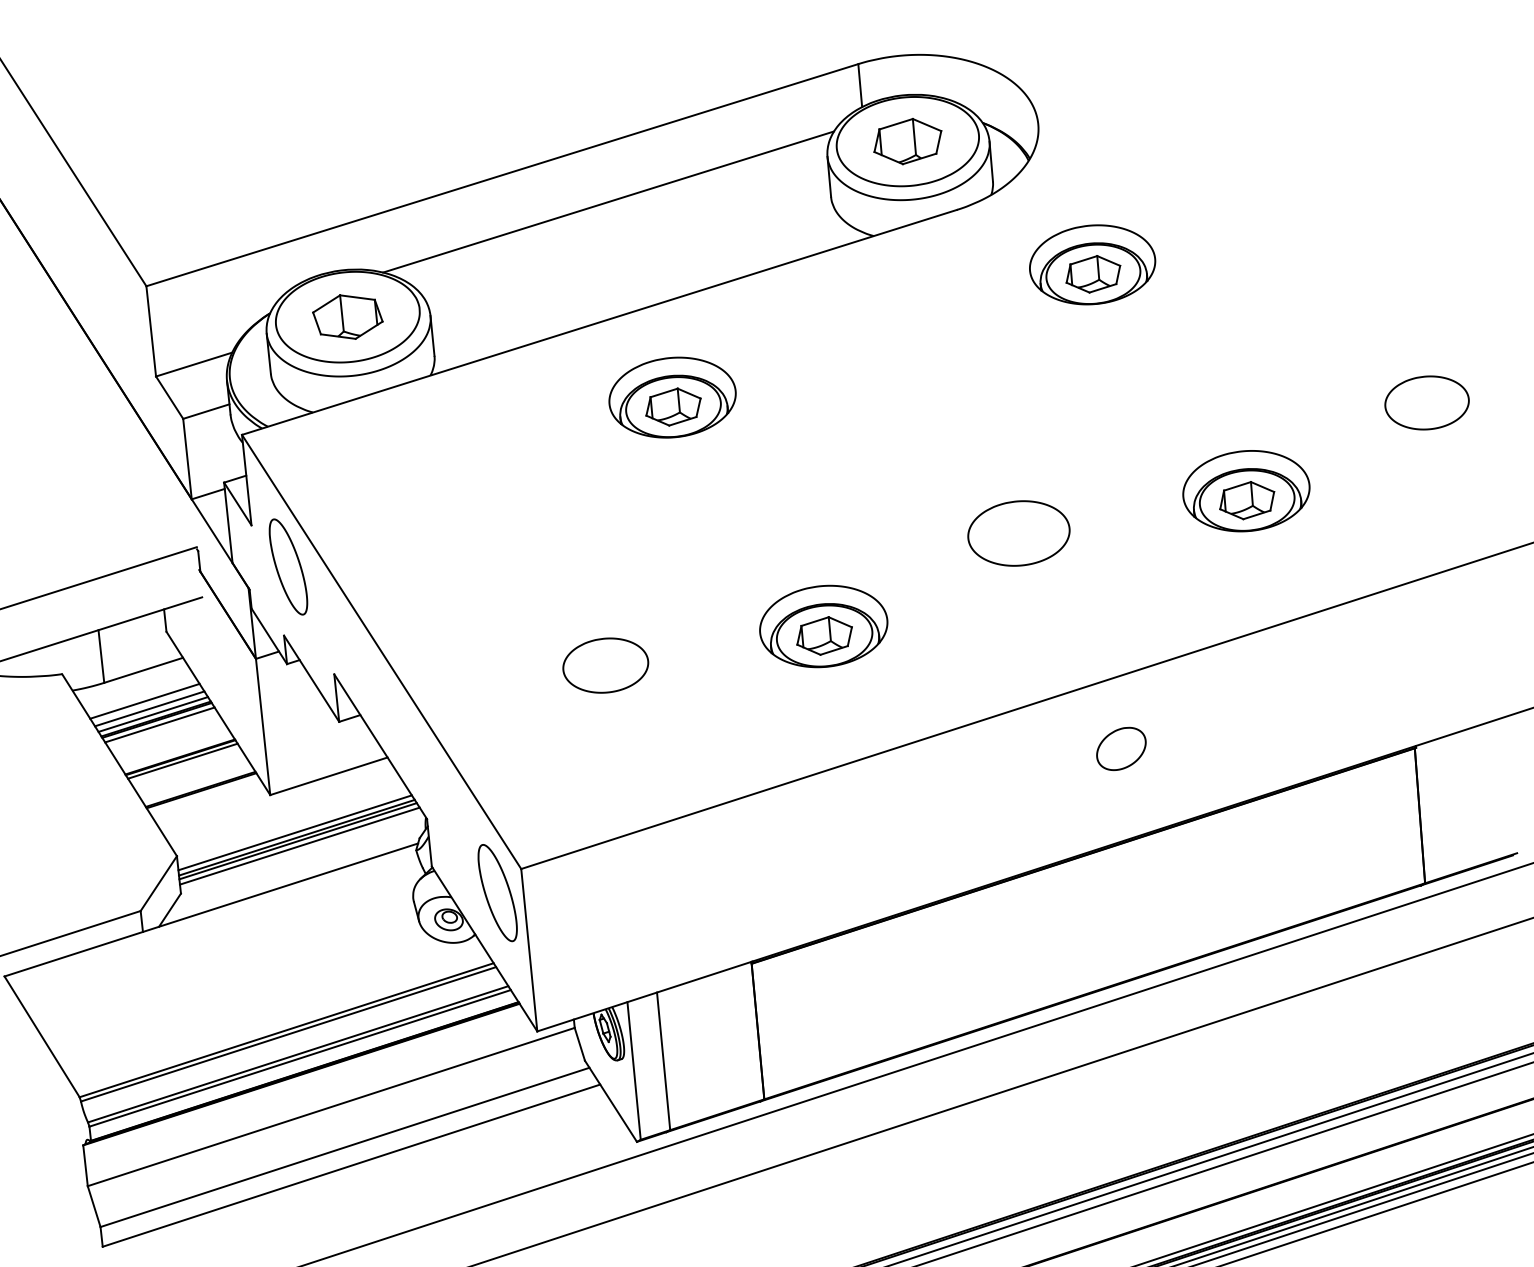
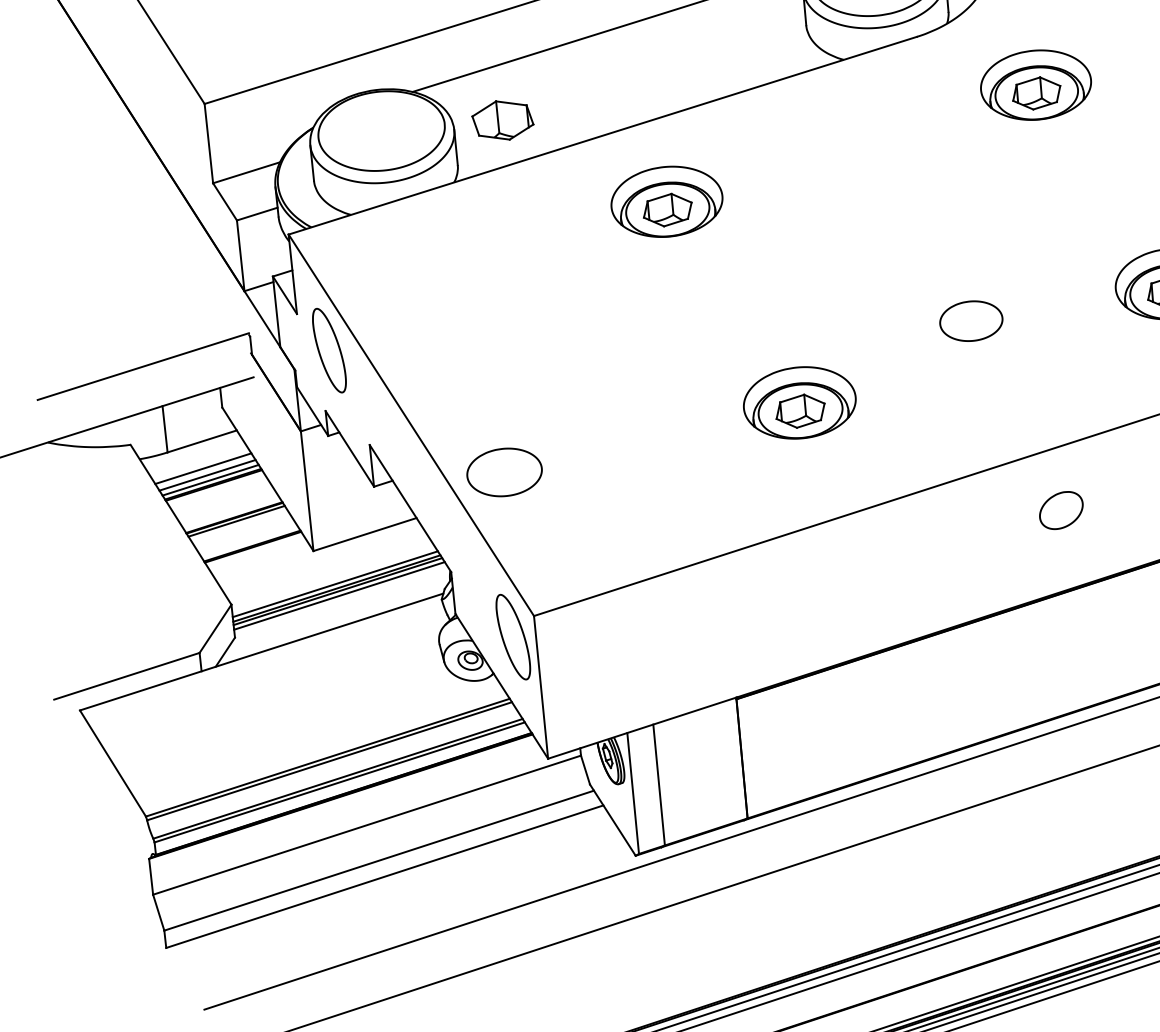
part: (347, 316) -> (502, 119), moved
part: (1018, 533) -> (970, 321), size x0.7
part: (605, 665) -> (504, 472), moved
line: (159, 724) -> (216, 489), removed

